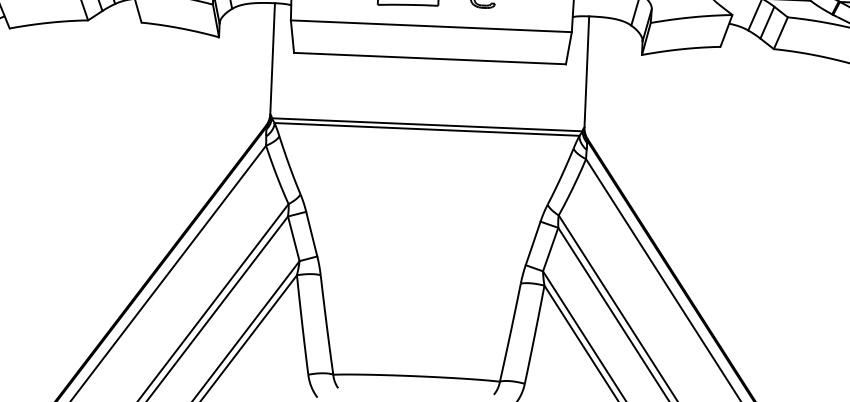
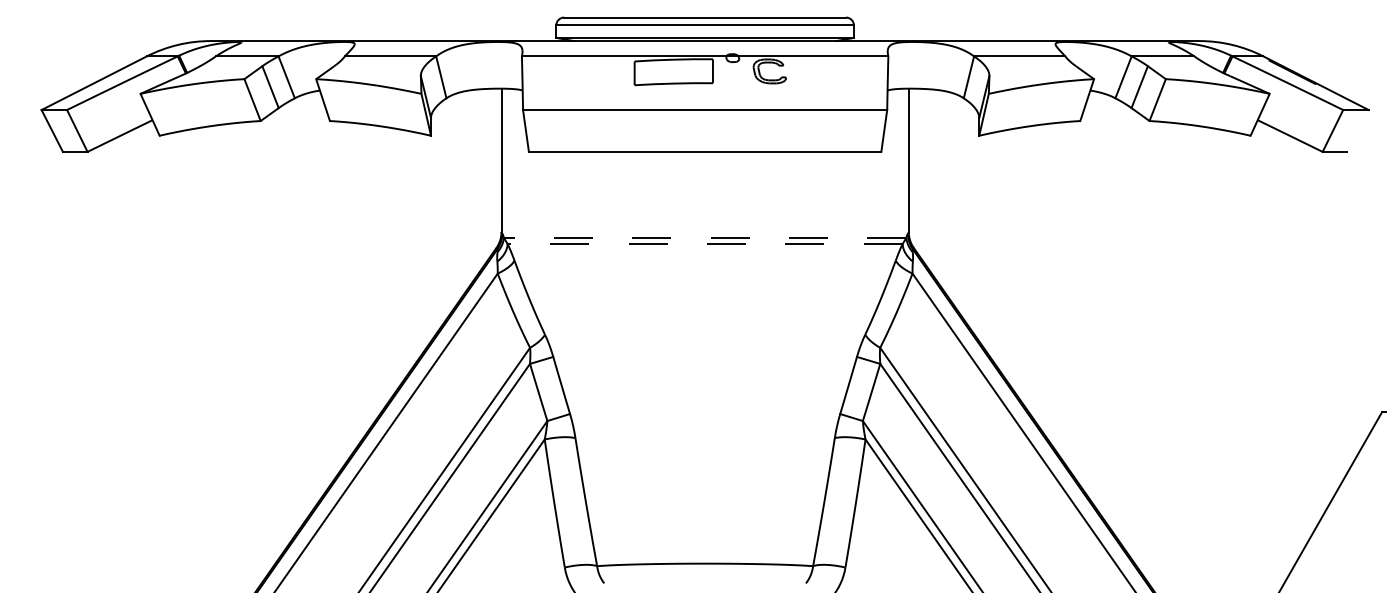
line: (426, 124) -> (704, 237), solid -> dashed
line: (427, 129) -> (705, 243), solid -> dashed

